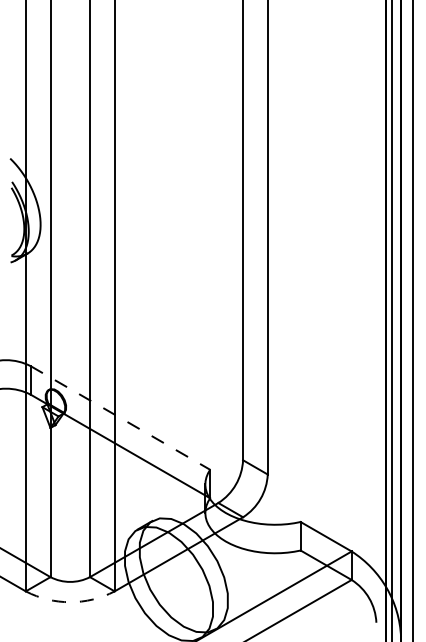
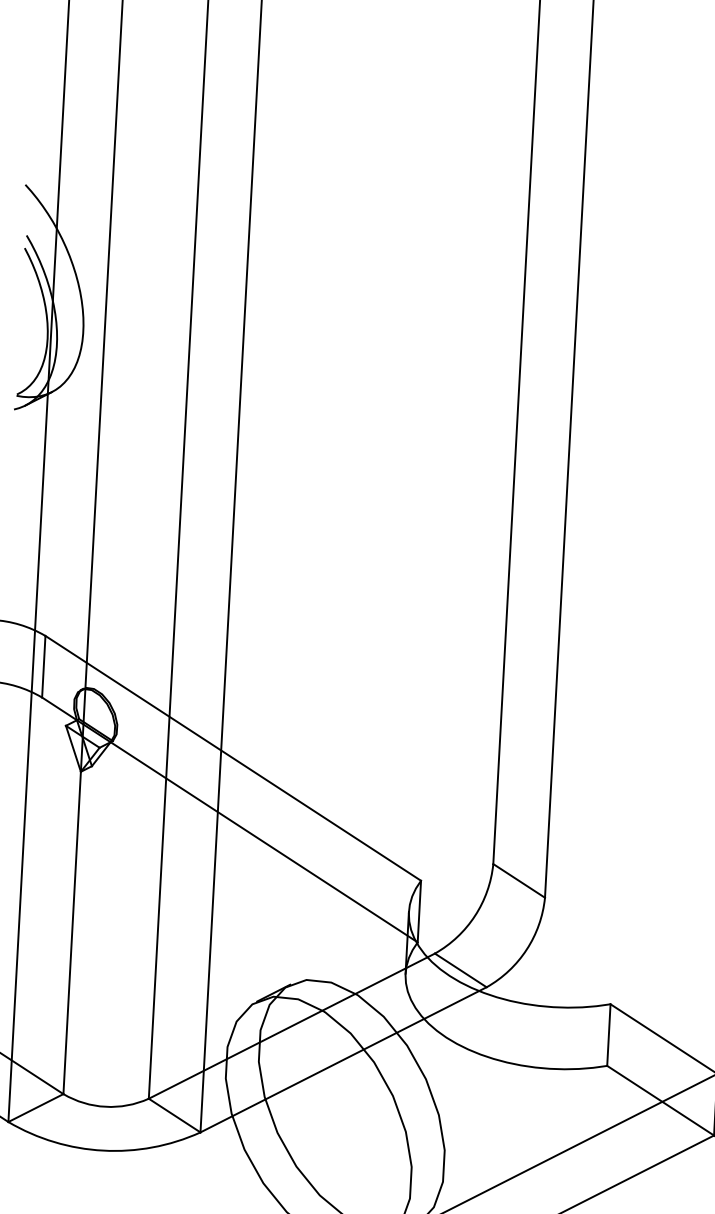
line: (120, 417) -> (233, 757), dashed -> solid
arc: (70, 602) -> (103, 1151), dashed -> solid

